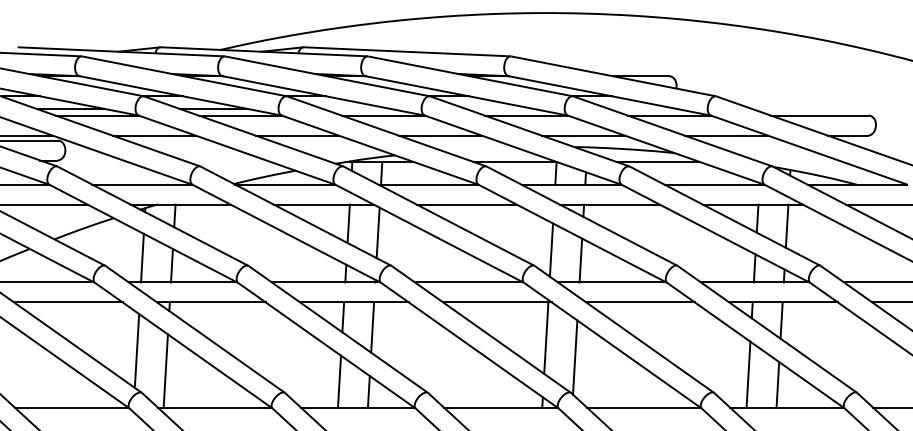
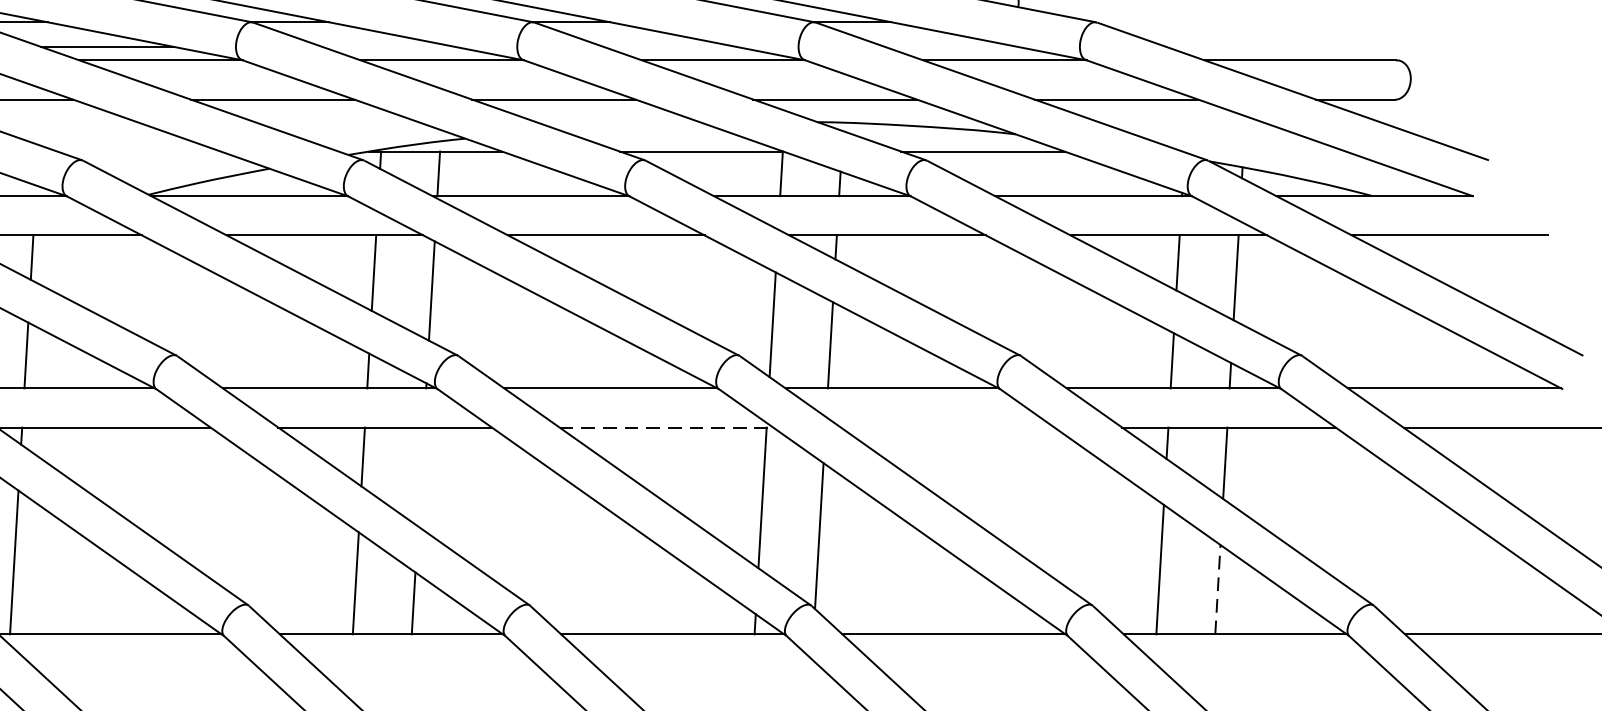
line: (498, 302) -> (668, 427), solid -> dashed
line: (640, 302) -> (947, 427), removed
line: (372, 327) -> (420, 476), removed
line: (777, 384) -> (1217, 589), solid -> dashed

